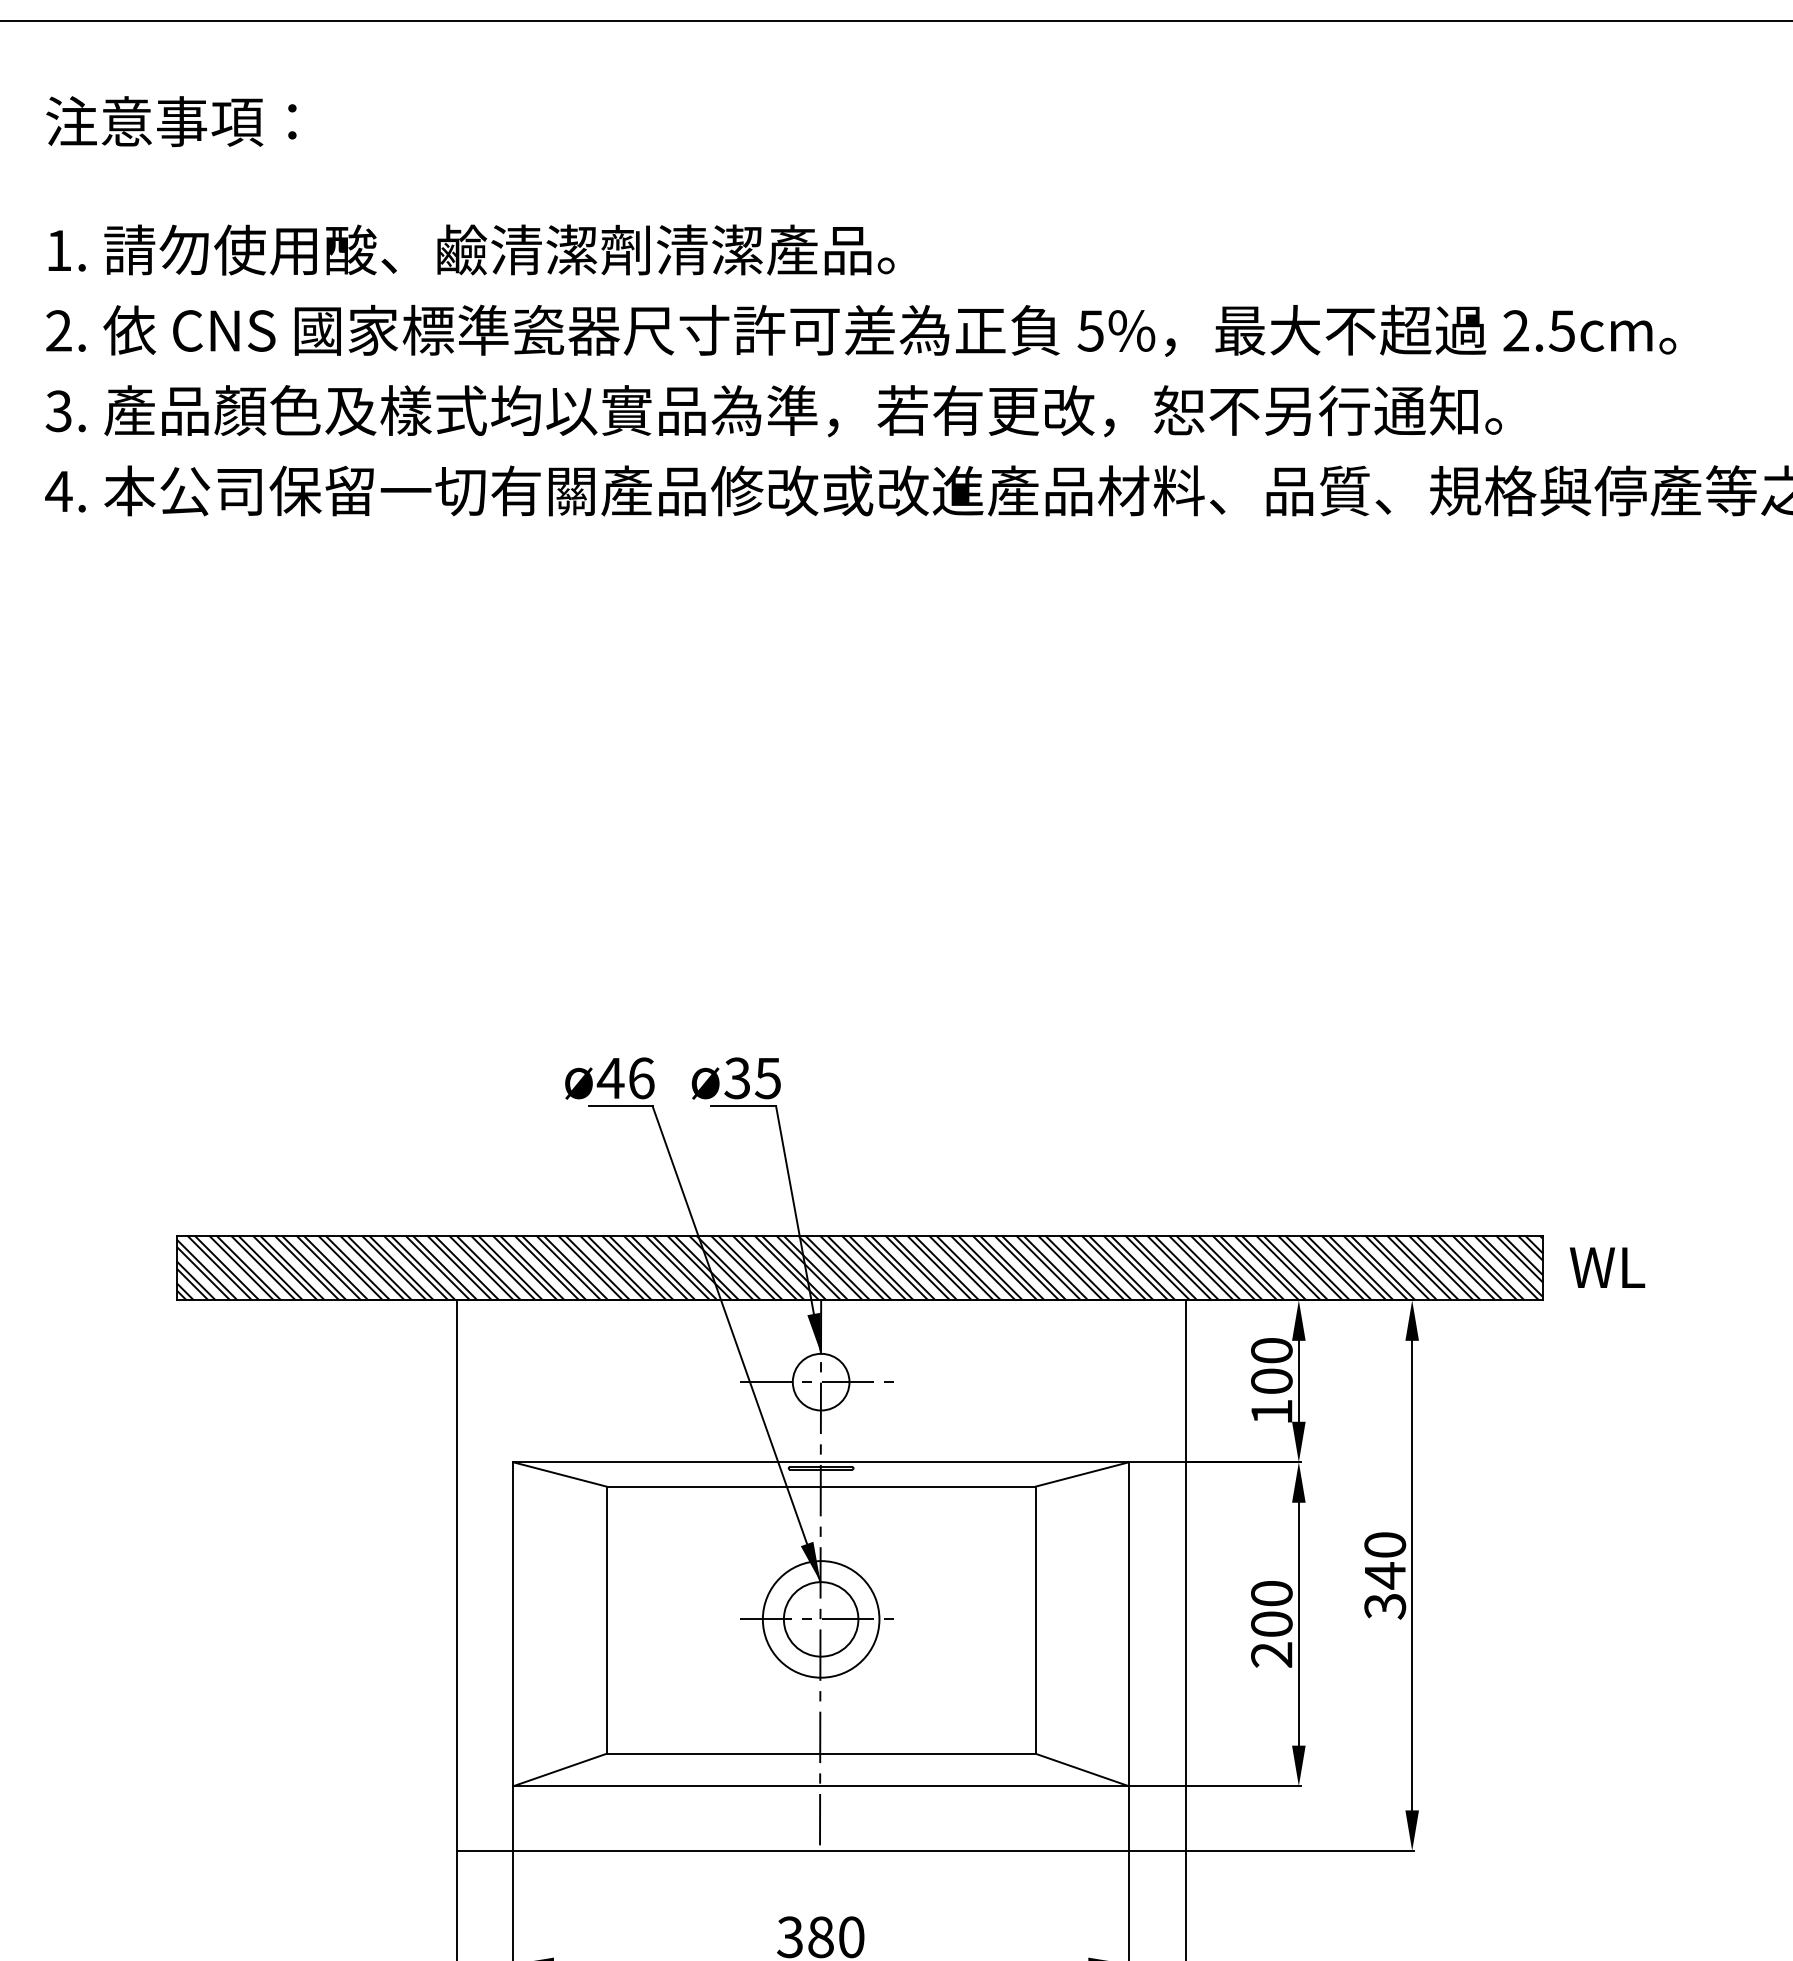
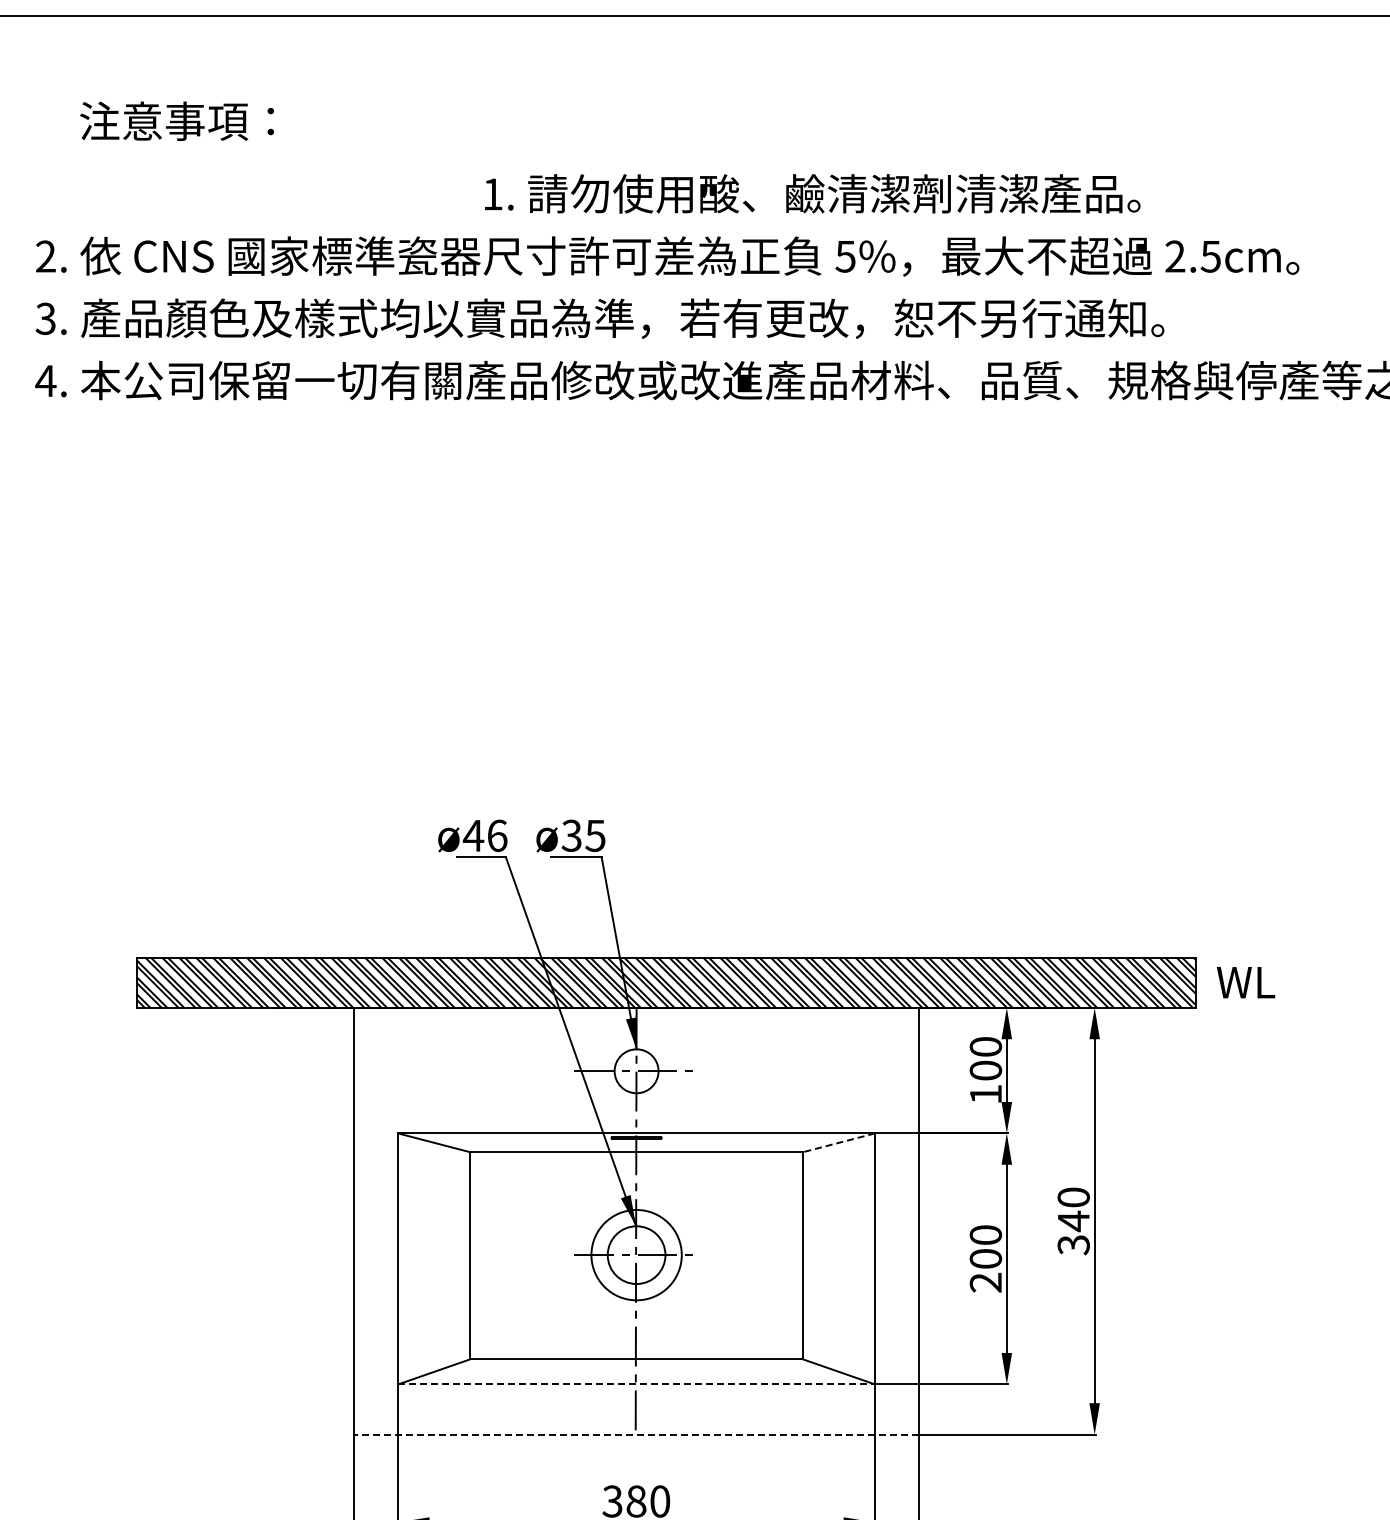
text: (170, 120) -> (176, 120), moved
text: (471, 249) -> (812, 193), moved
line: (1081, 1474) -> (838, 1142), solid -> dashed
line: (822, 1786) -> (637, 1384), solid -> dashed
line: (821, 1850) -> (636, 1434), solid -> dashed

